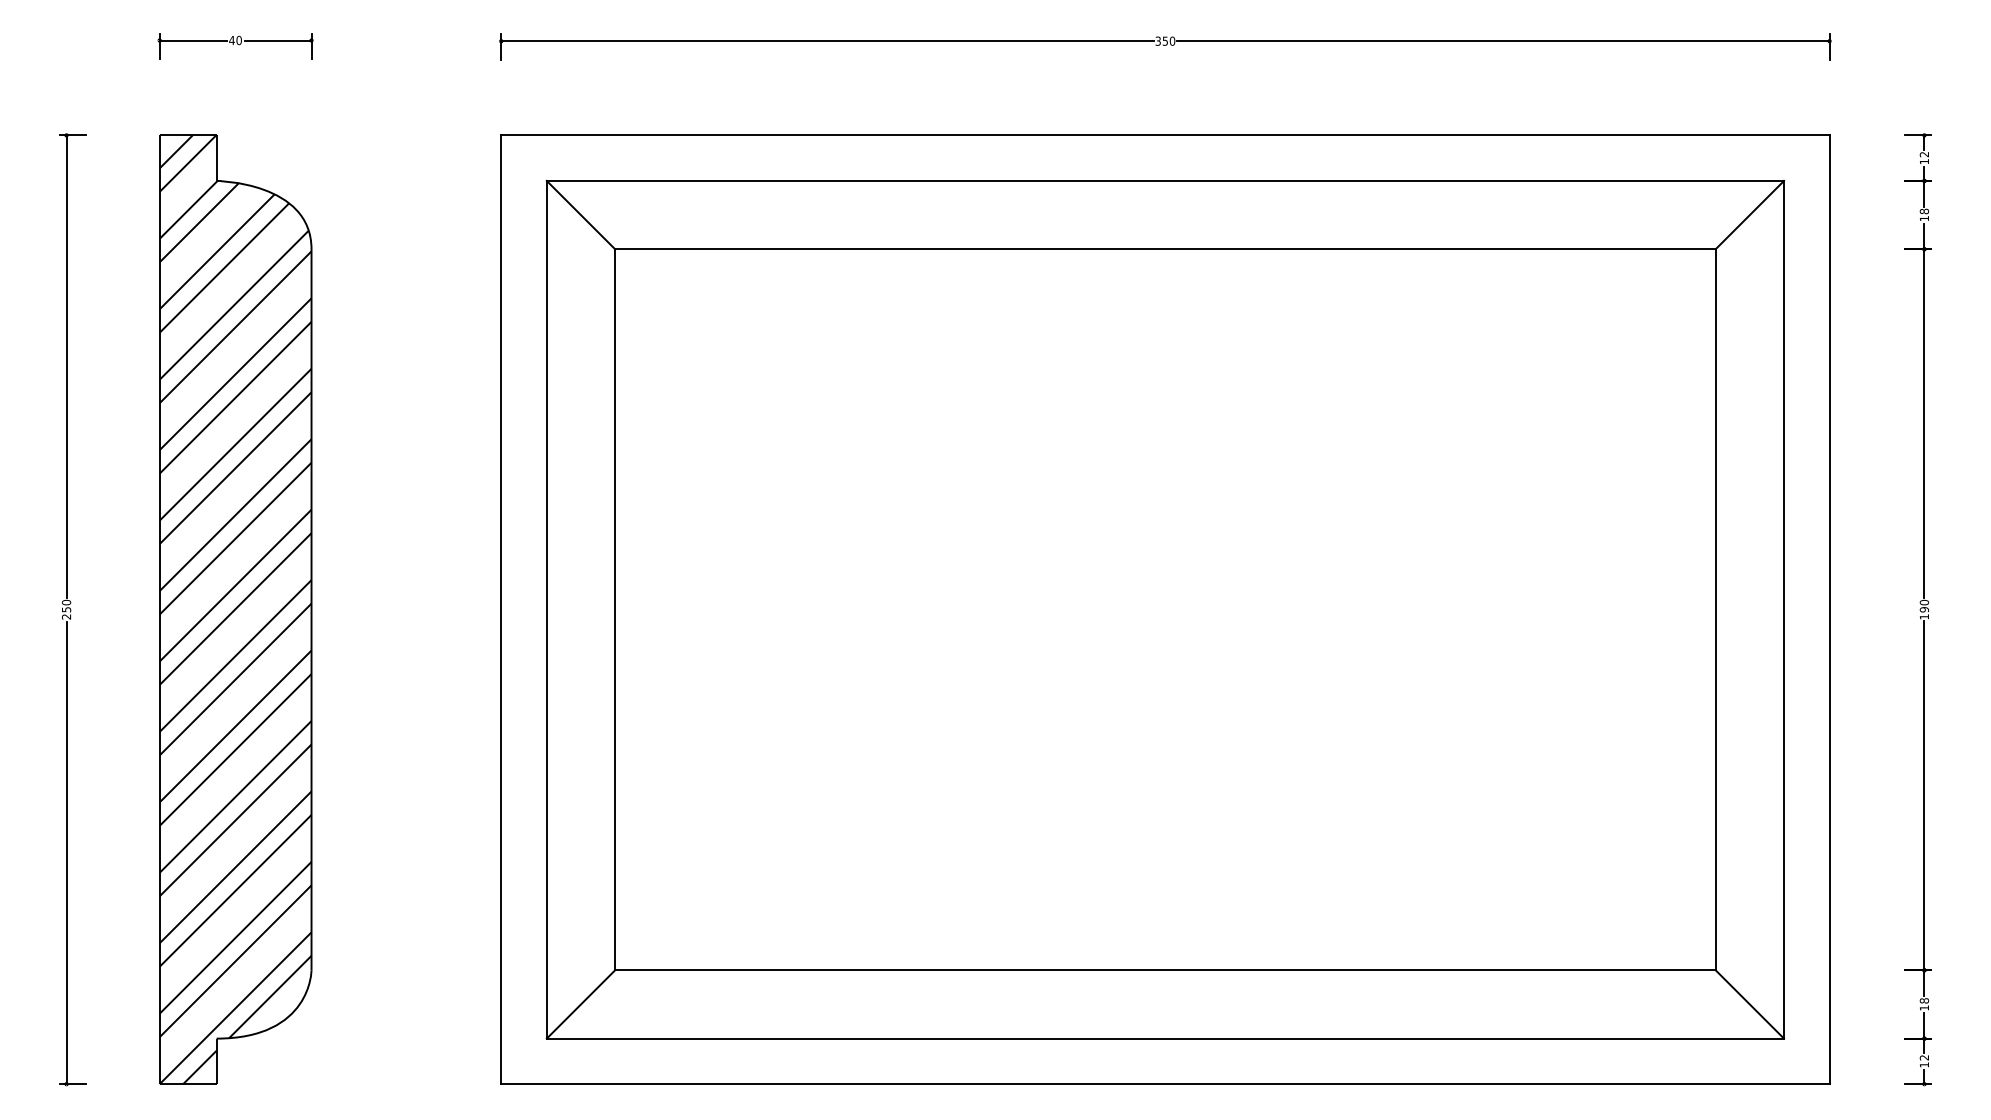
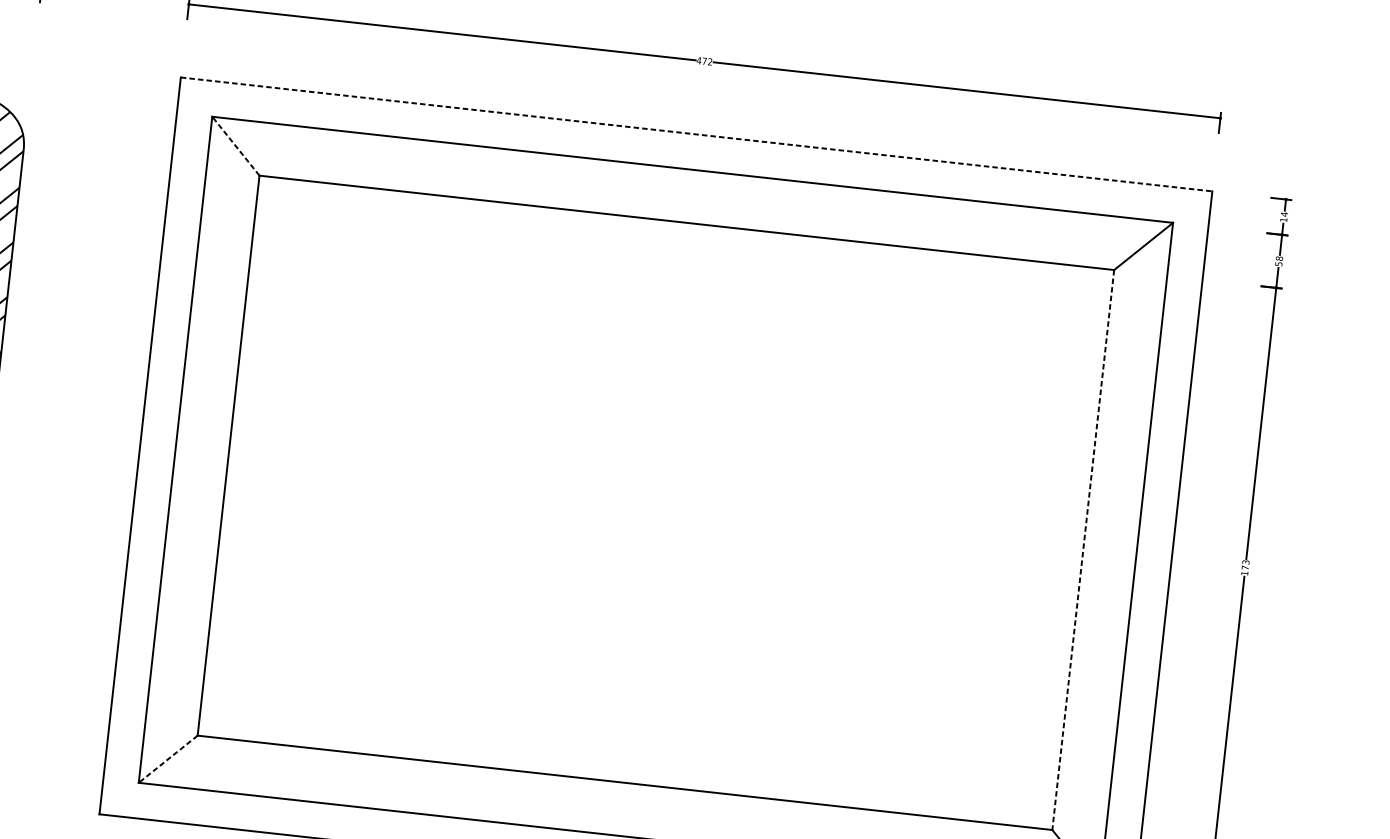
text: (1165, 40) -> (704, 60), 350 -> 472
line: (1165, 135) -> (696, 134), solid -> dashed
text: (1923, 154) -> (1283, 214), 12 -> 14
line: (580, 214) -> (235, 145), solid -> dashed
text: (1924, 218) -> (1278, 264), 18 -> 58
text: (1924, 605) -> (1245, 564), 190 -> 173
line: (1715, 609) -> (1083, 549), solid -> dashed
line: (580, 1004) -> (167, 759), solid -> dashed

